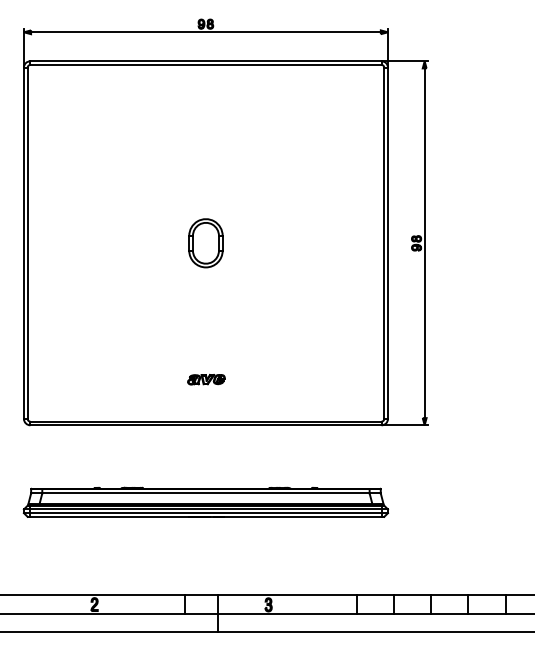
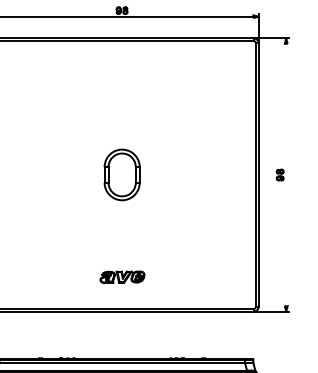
part: (205, 243) -> (121, 175), size x1.4
line: (424, 243) -> (286, 175), removed
part: (206, 379) -> (122, 277), size x1.6

